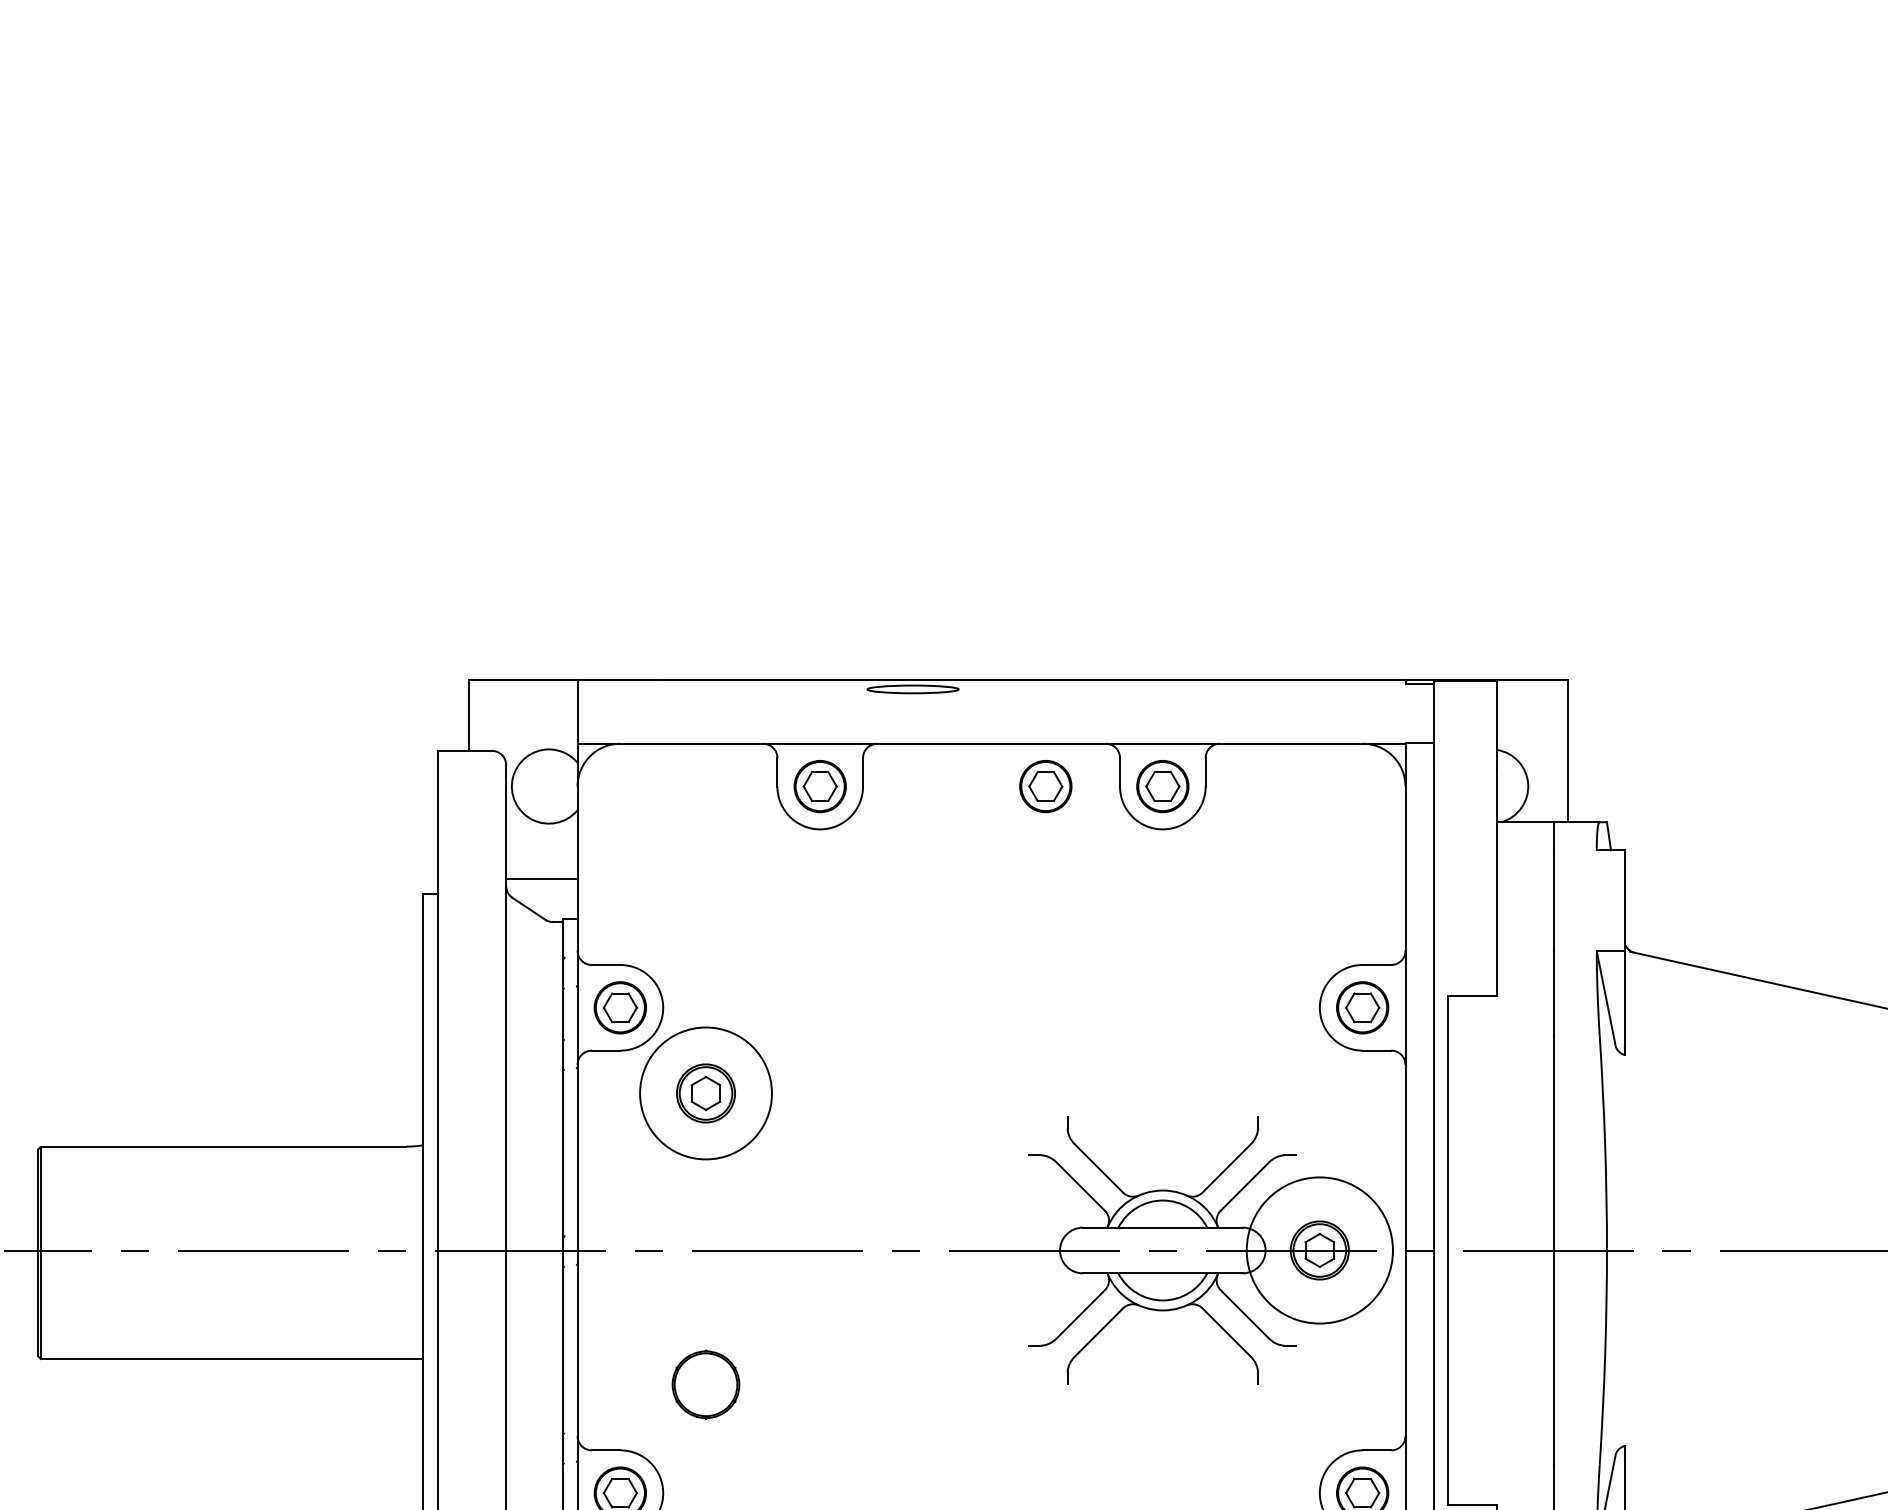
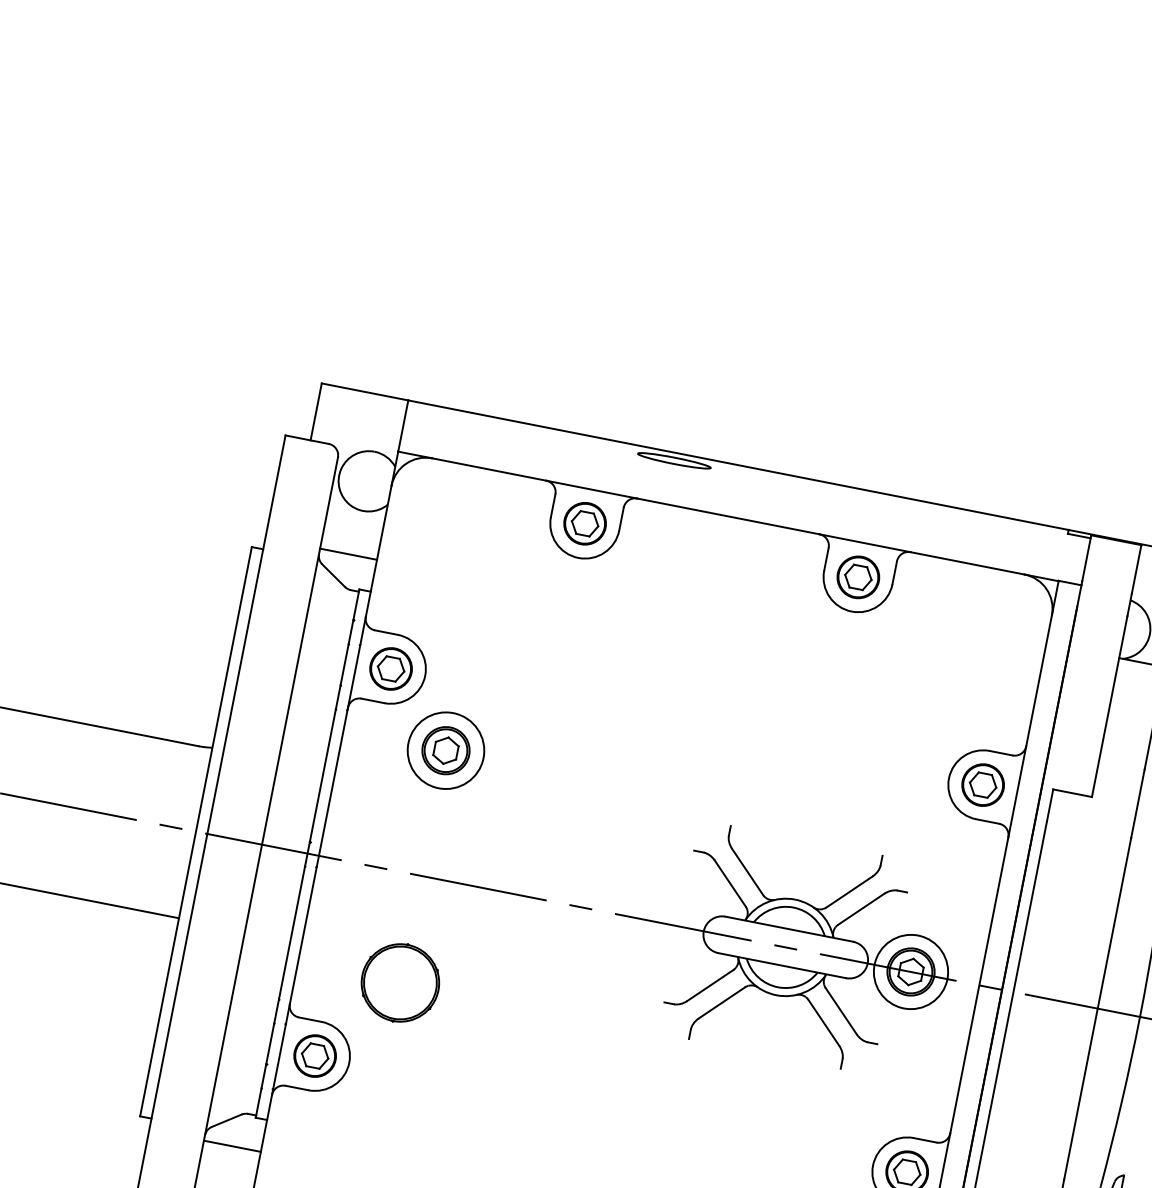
part: (1045, 786) -> (764, 558), removed
circle: (705, 1093) -> (445, 750), size x0.71
circle: (1319, 1250) -> (910, 971), size x0.62
part: (705, 1384) -> (400, 982), size x1.43

